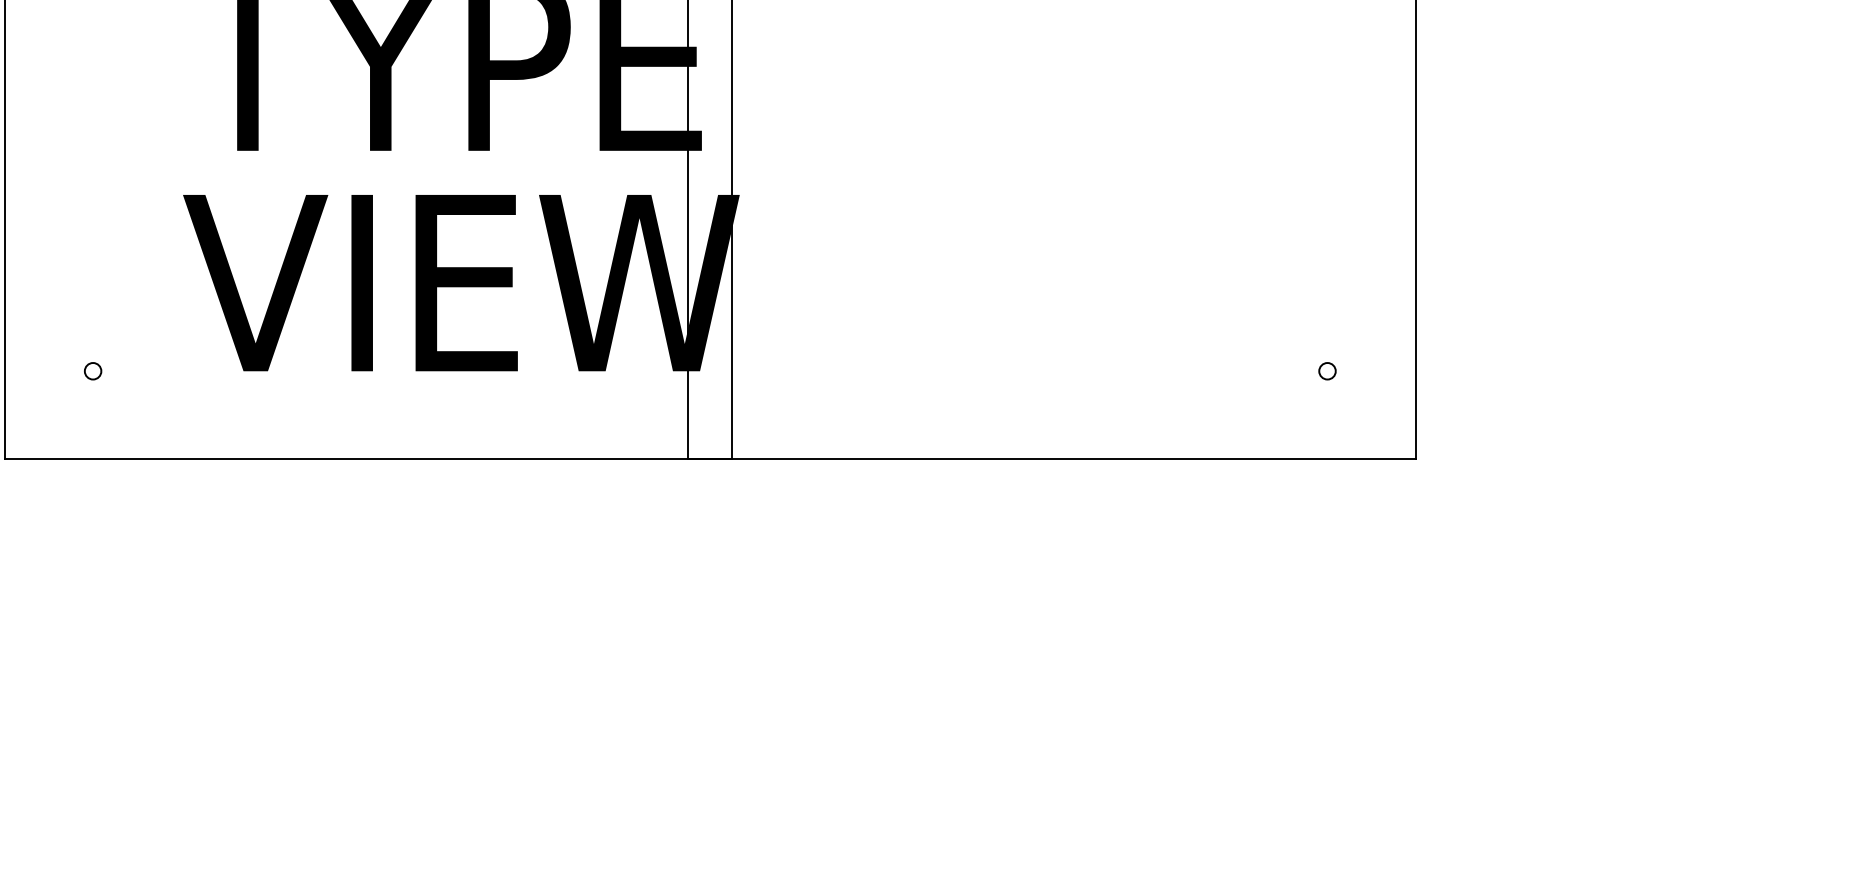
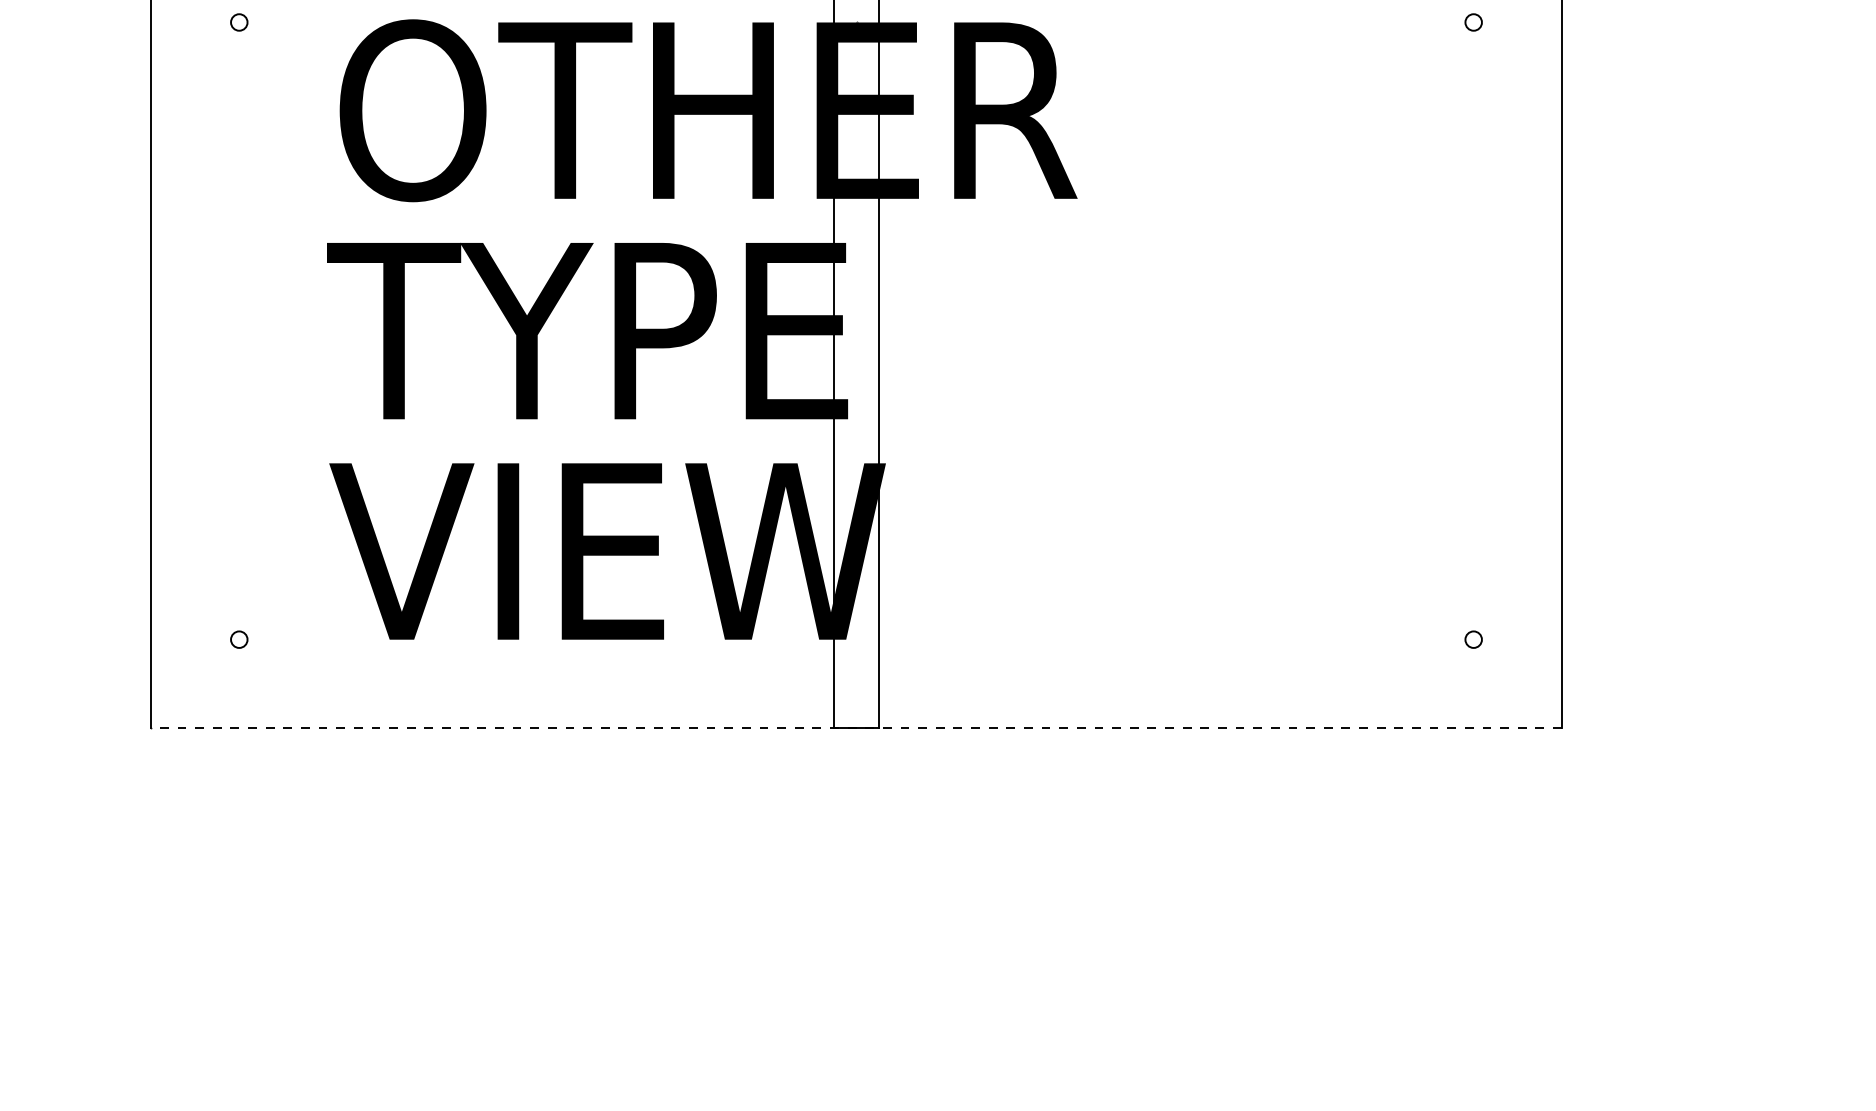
line: (710, 459) -> (856, 727), solid -> dashed

